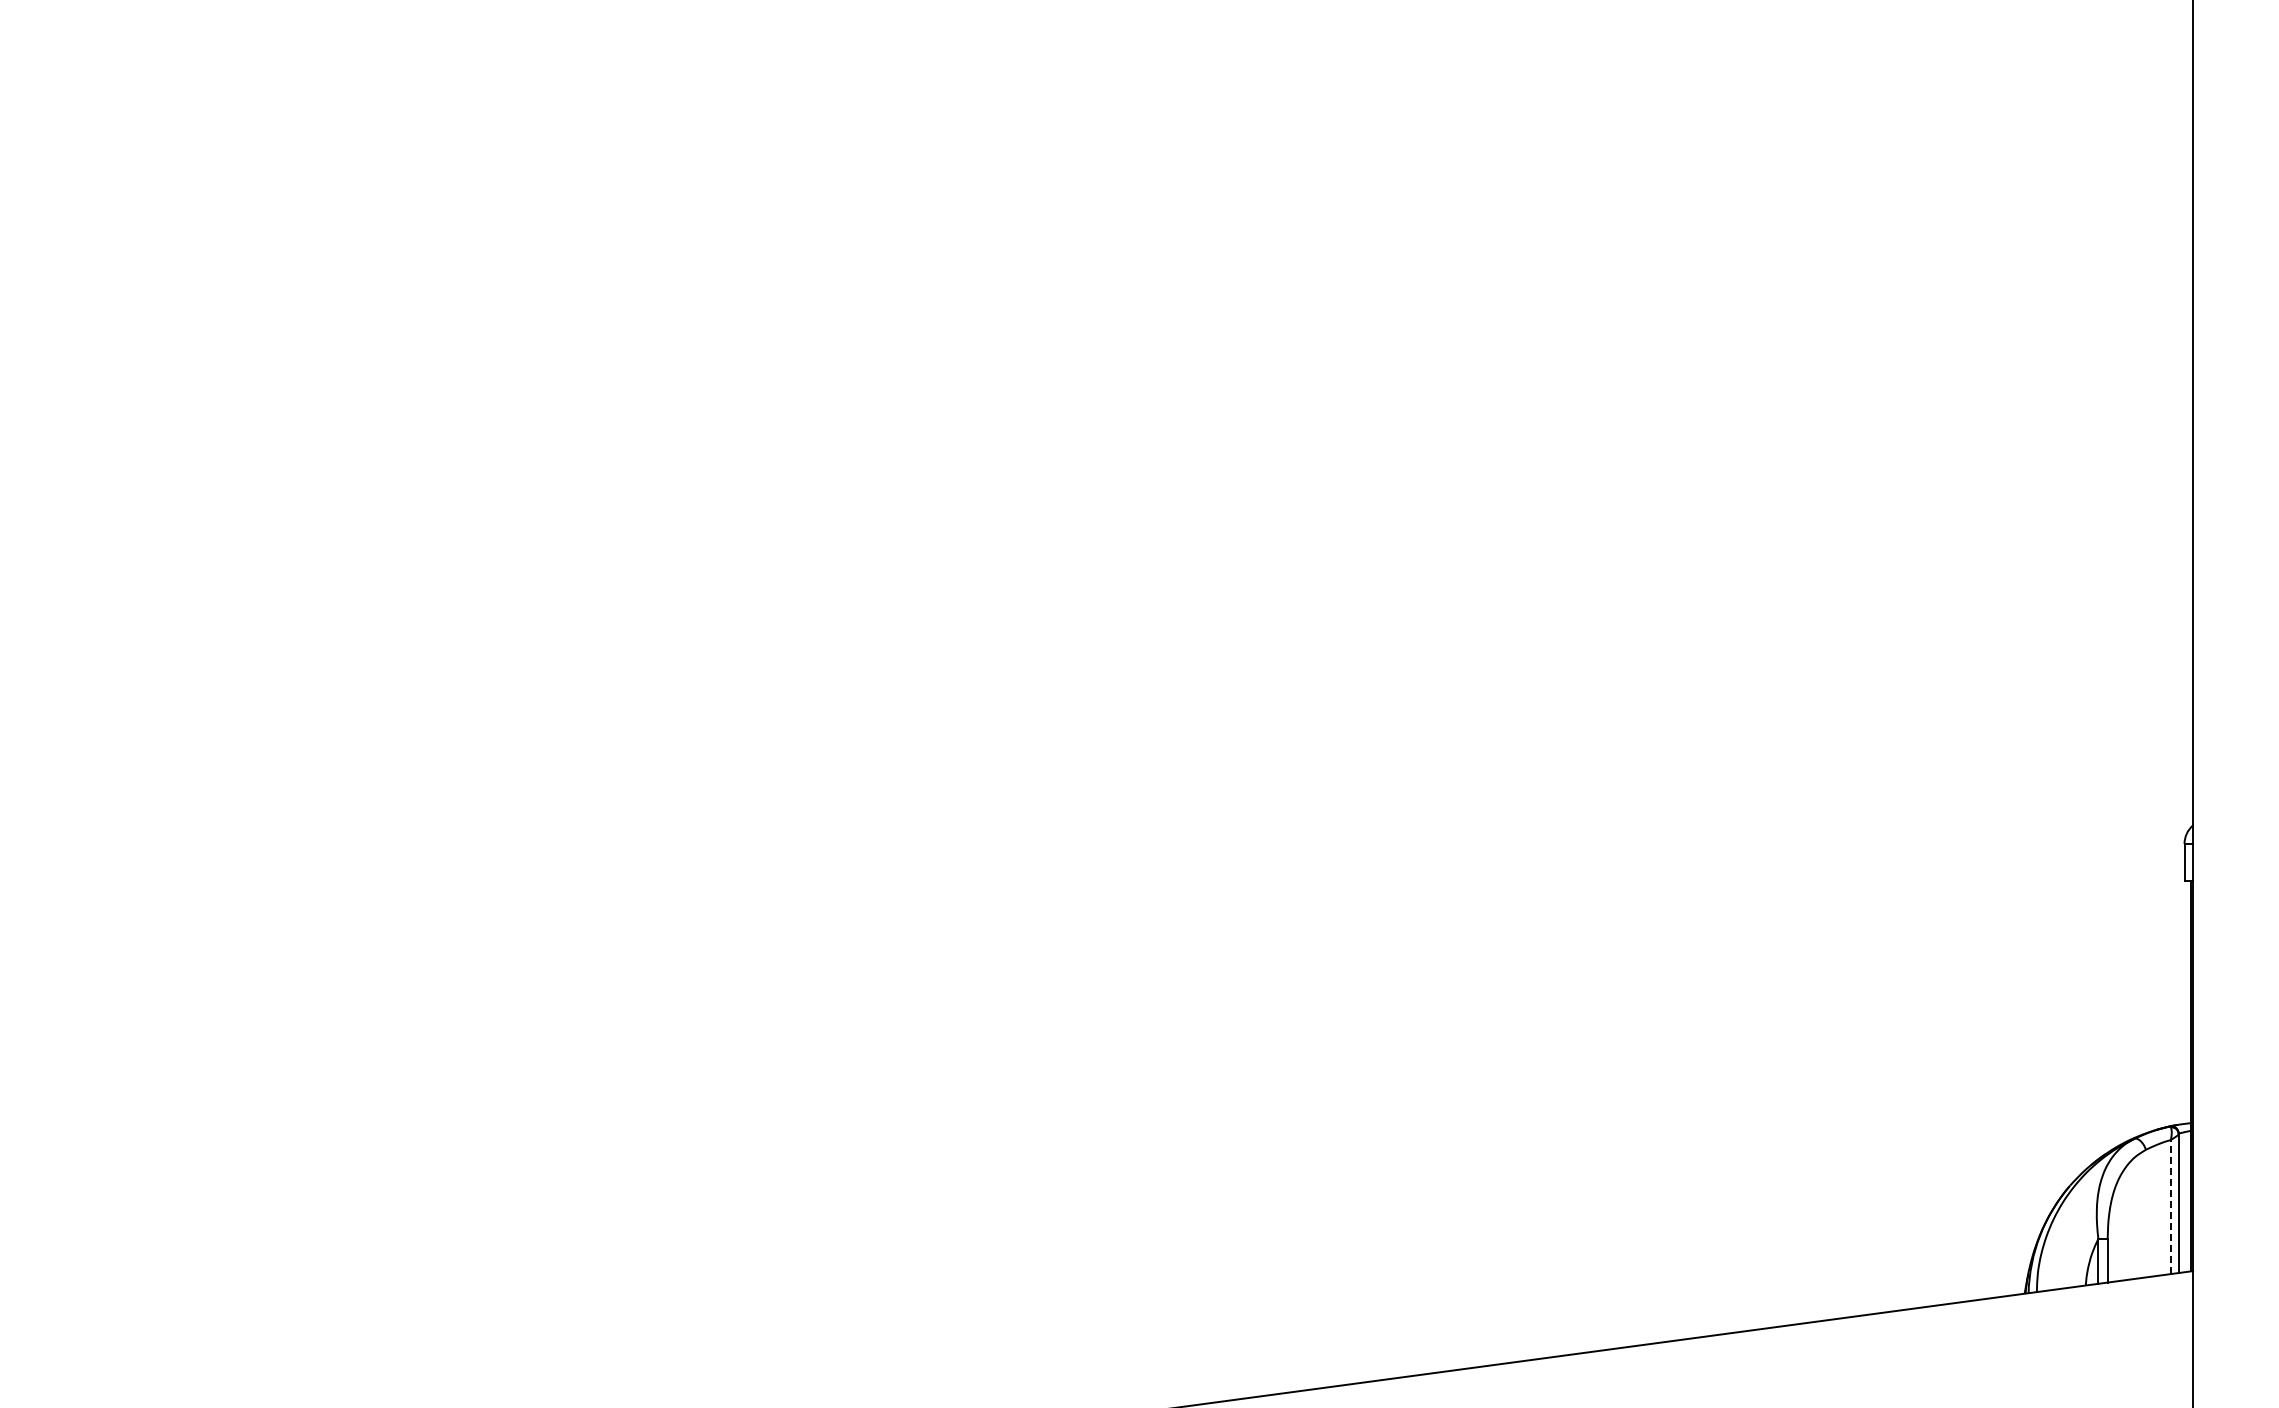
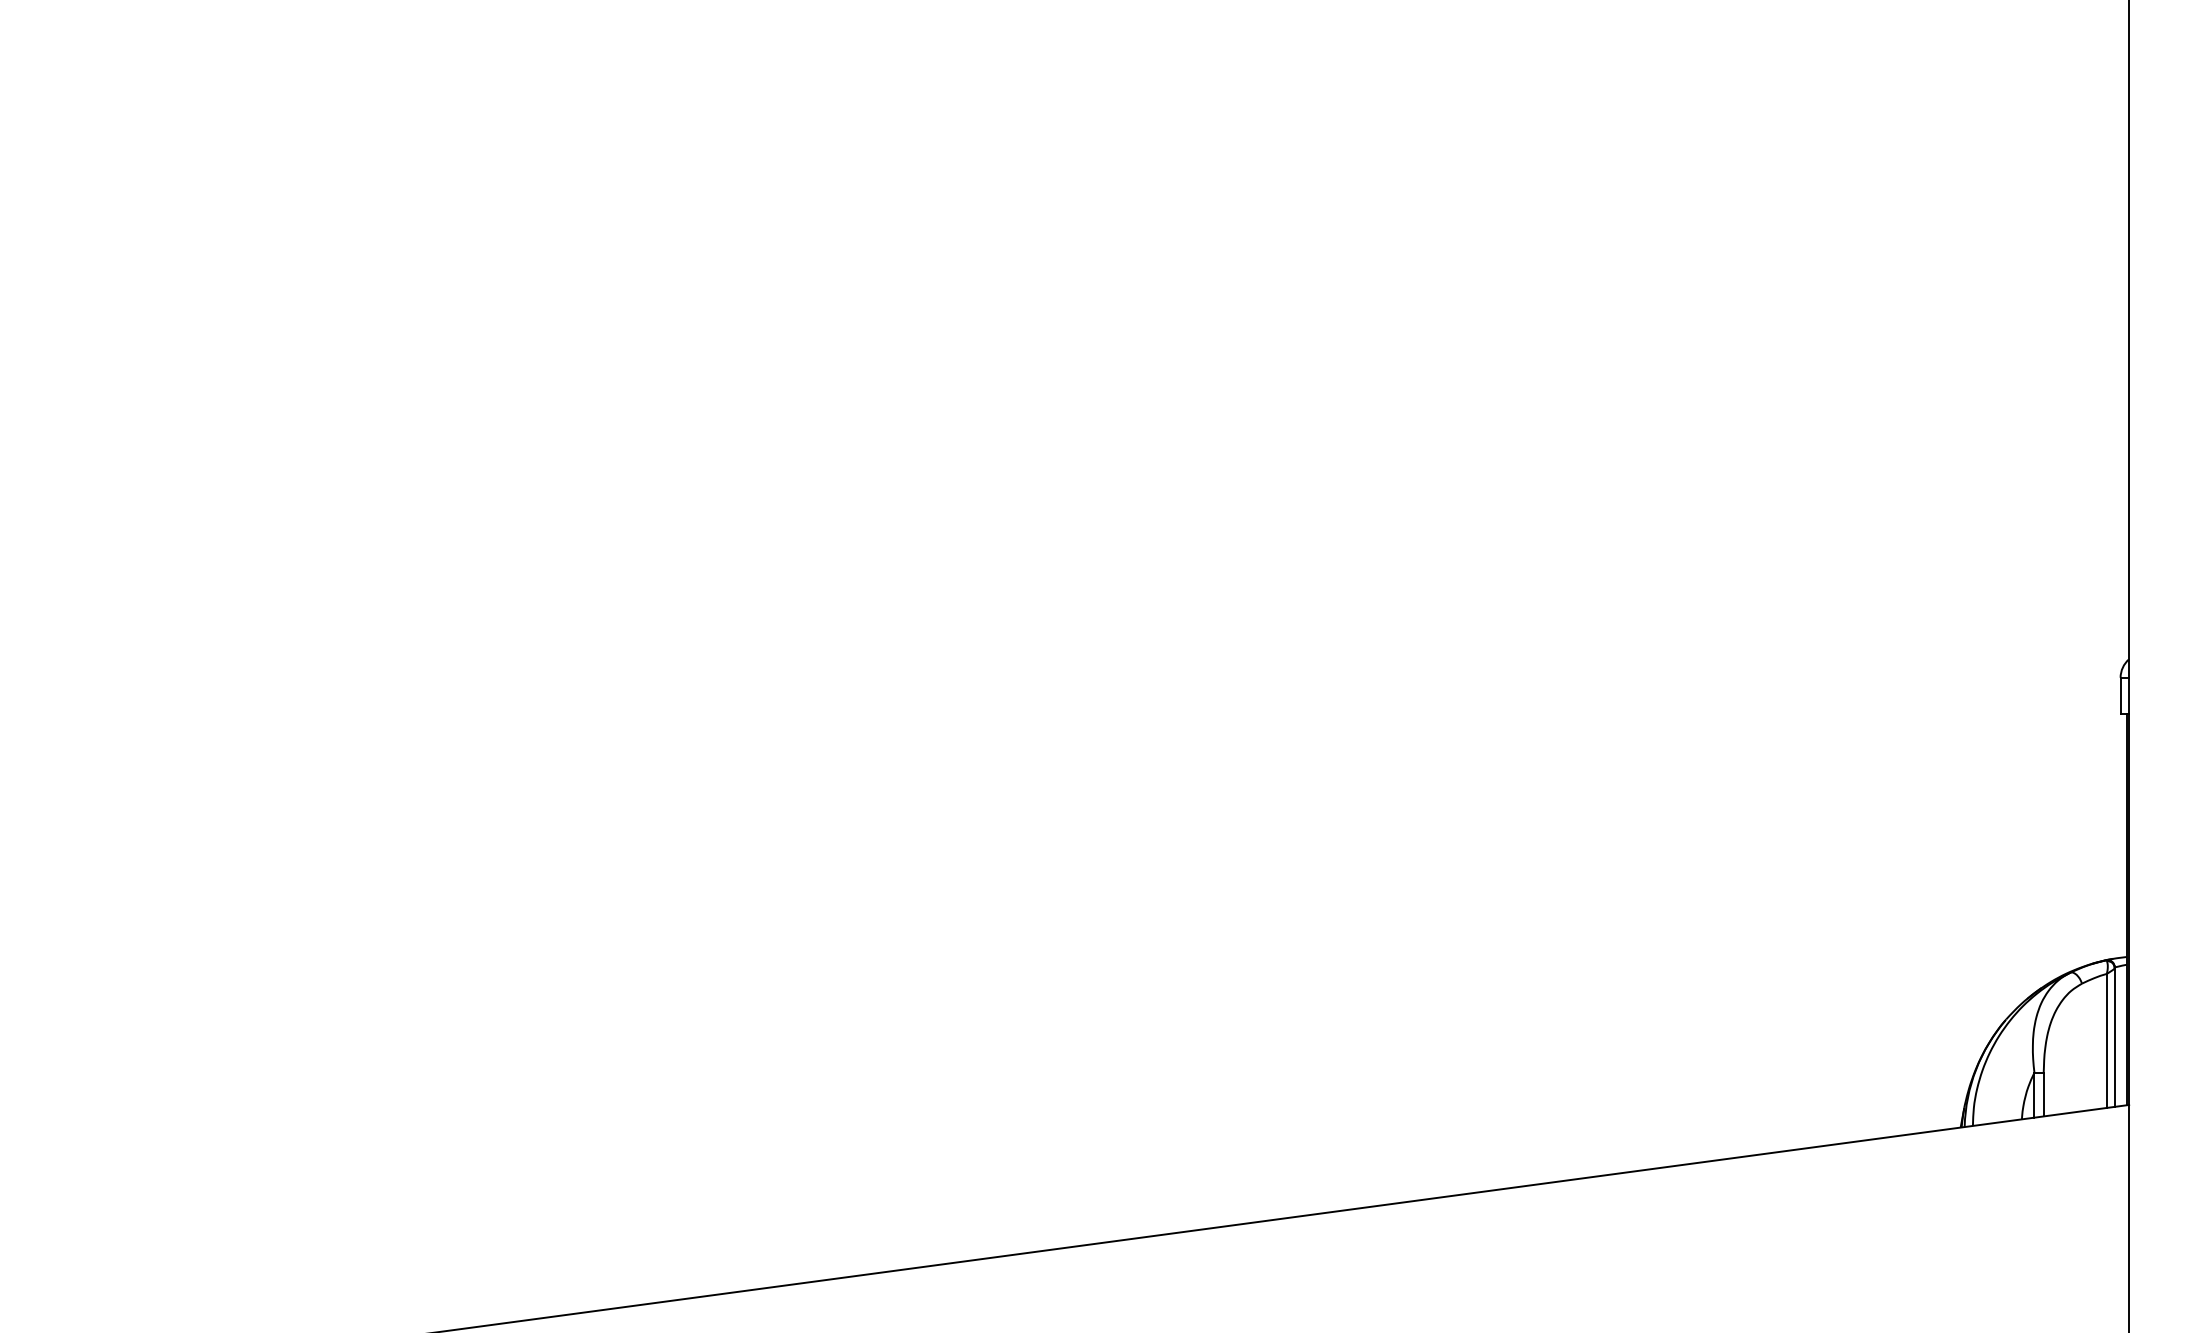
line: (2170, 1206) -> (2106, 1040), dashed -> solid

